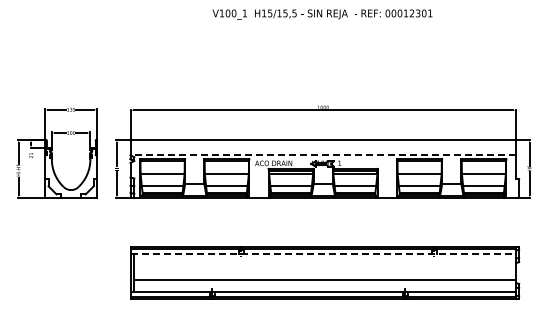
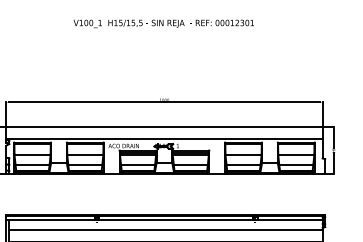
line: (323, 154) -> (164, 138), dashed -> solid
line: (323, 253) -> (164, 220), dashed -> solid
line: (325, 265) -> (166, 229), added

